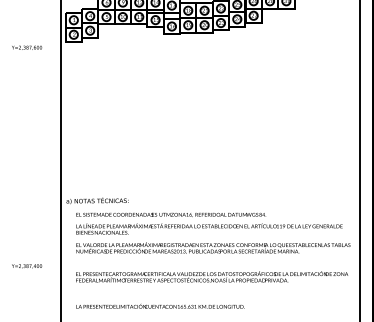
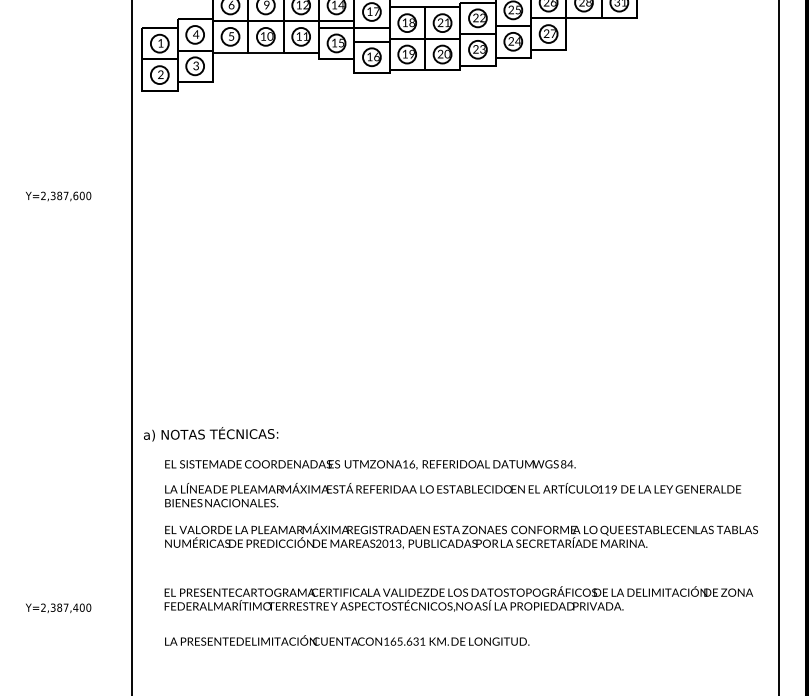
text: (27, 47) -> (59, 195), moved
text: (27, 266) -> (59, 608), moved
text: (160, 306) -> (347, 640), moved

